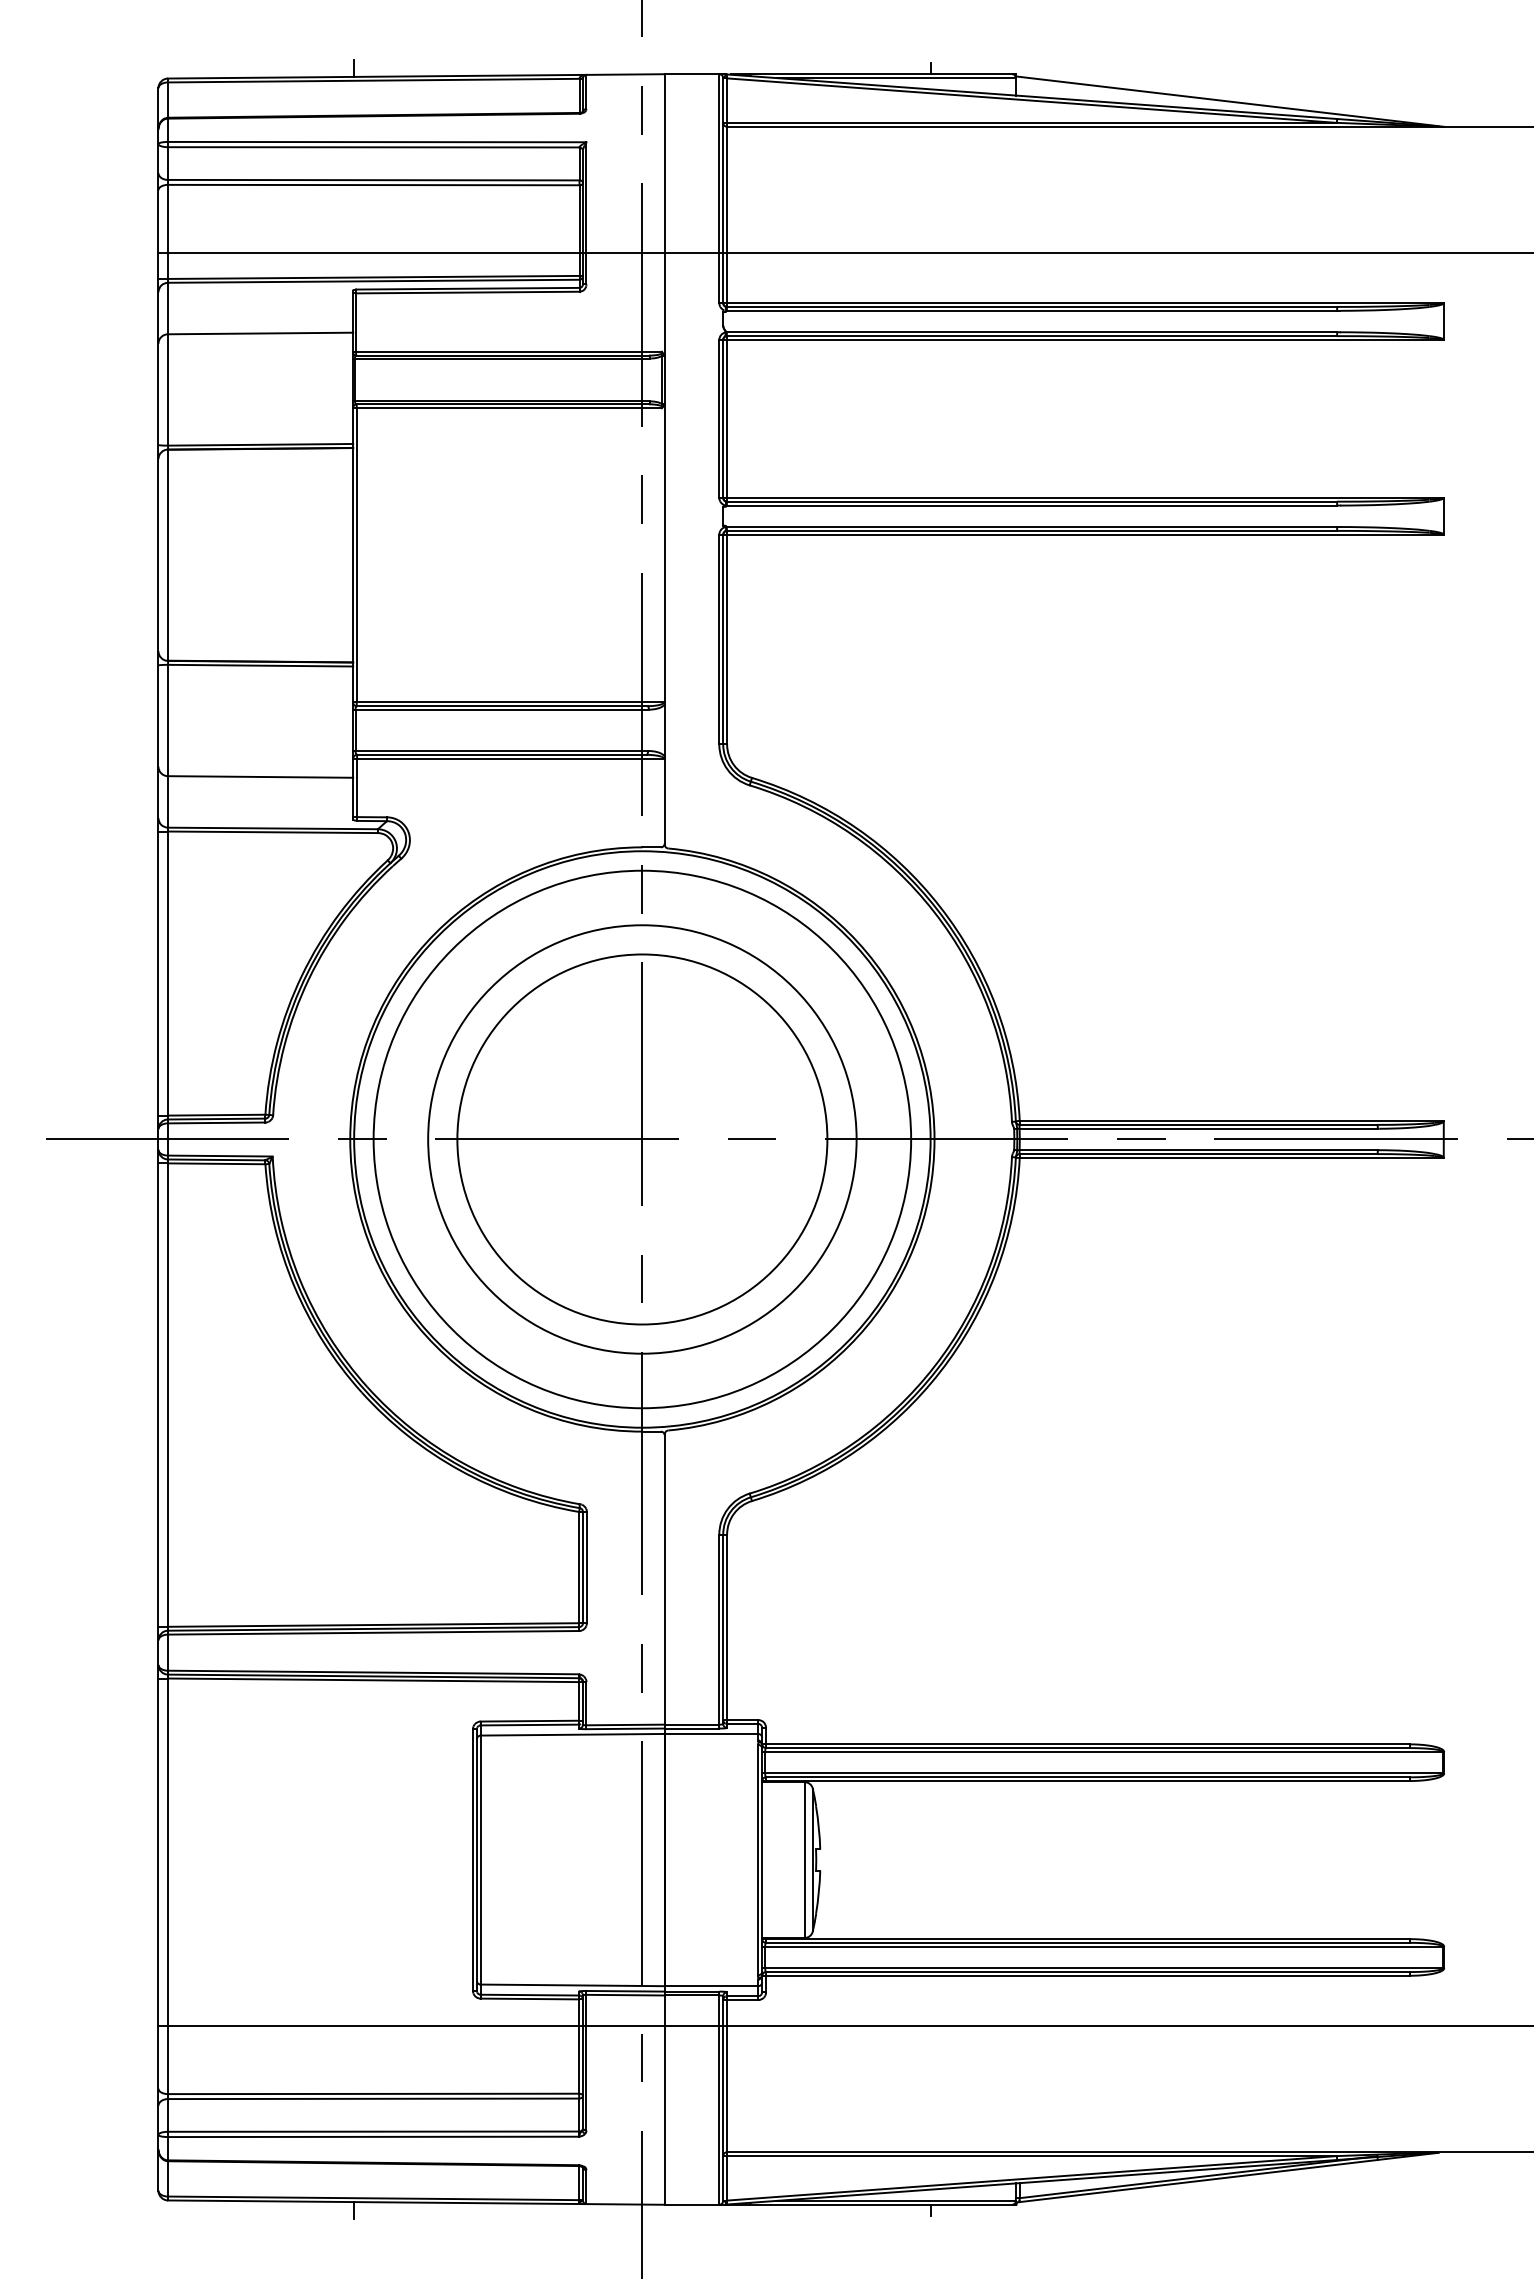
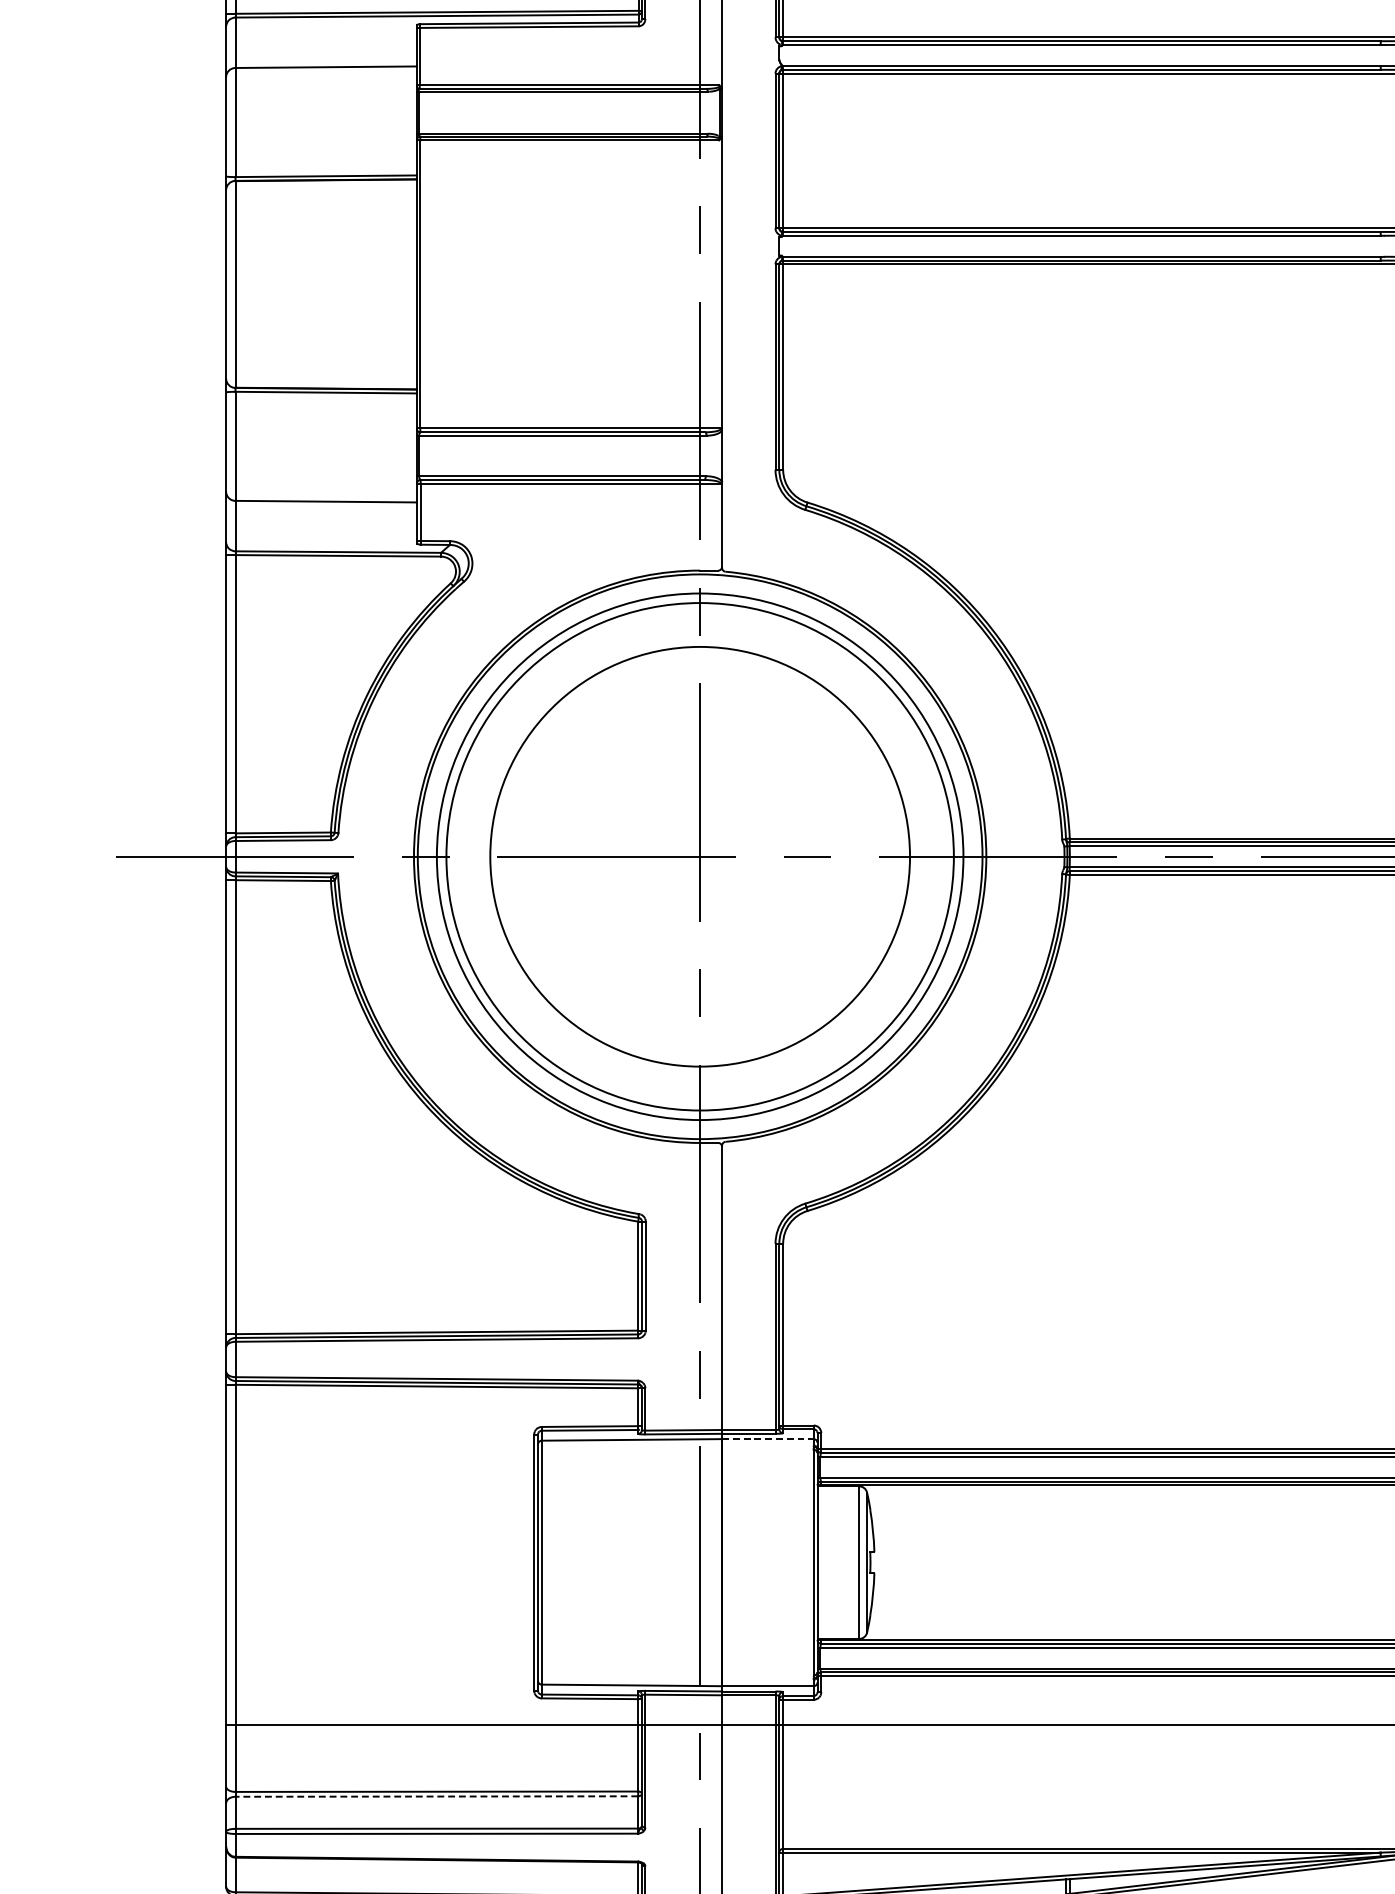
circle: (642, 1139) -> (700, 856), size x1.4
line: (711, 1733) -> (767, 1438), solid -> dashed
line: (373, 2098) -> (436, 1796), solid -> dashed

